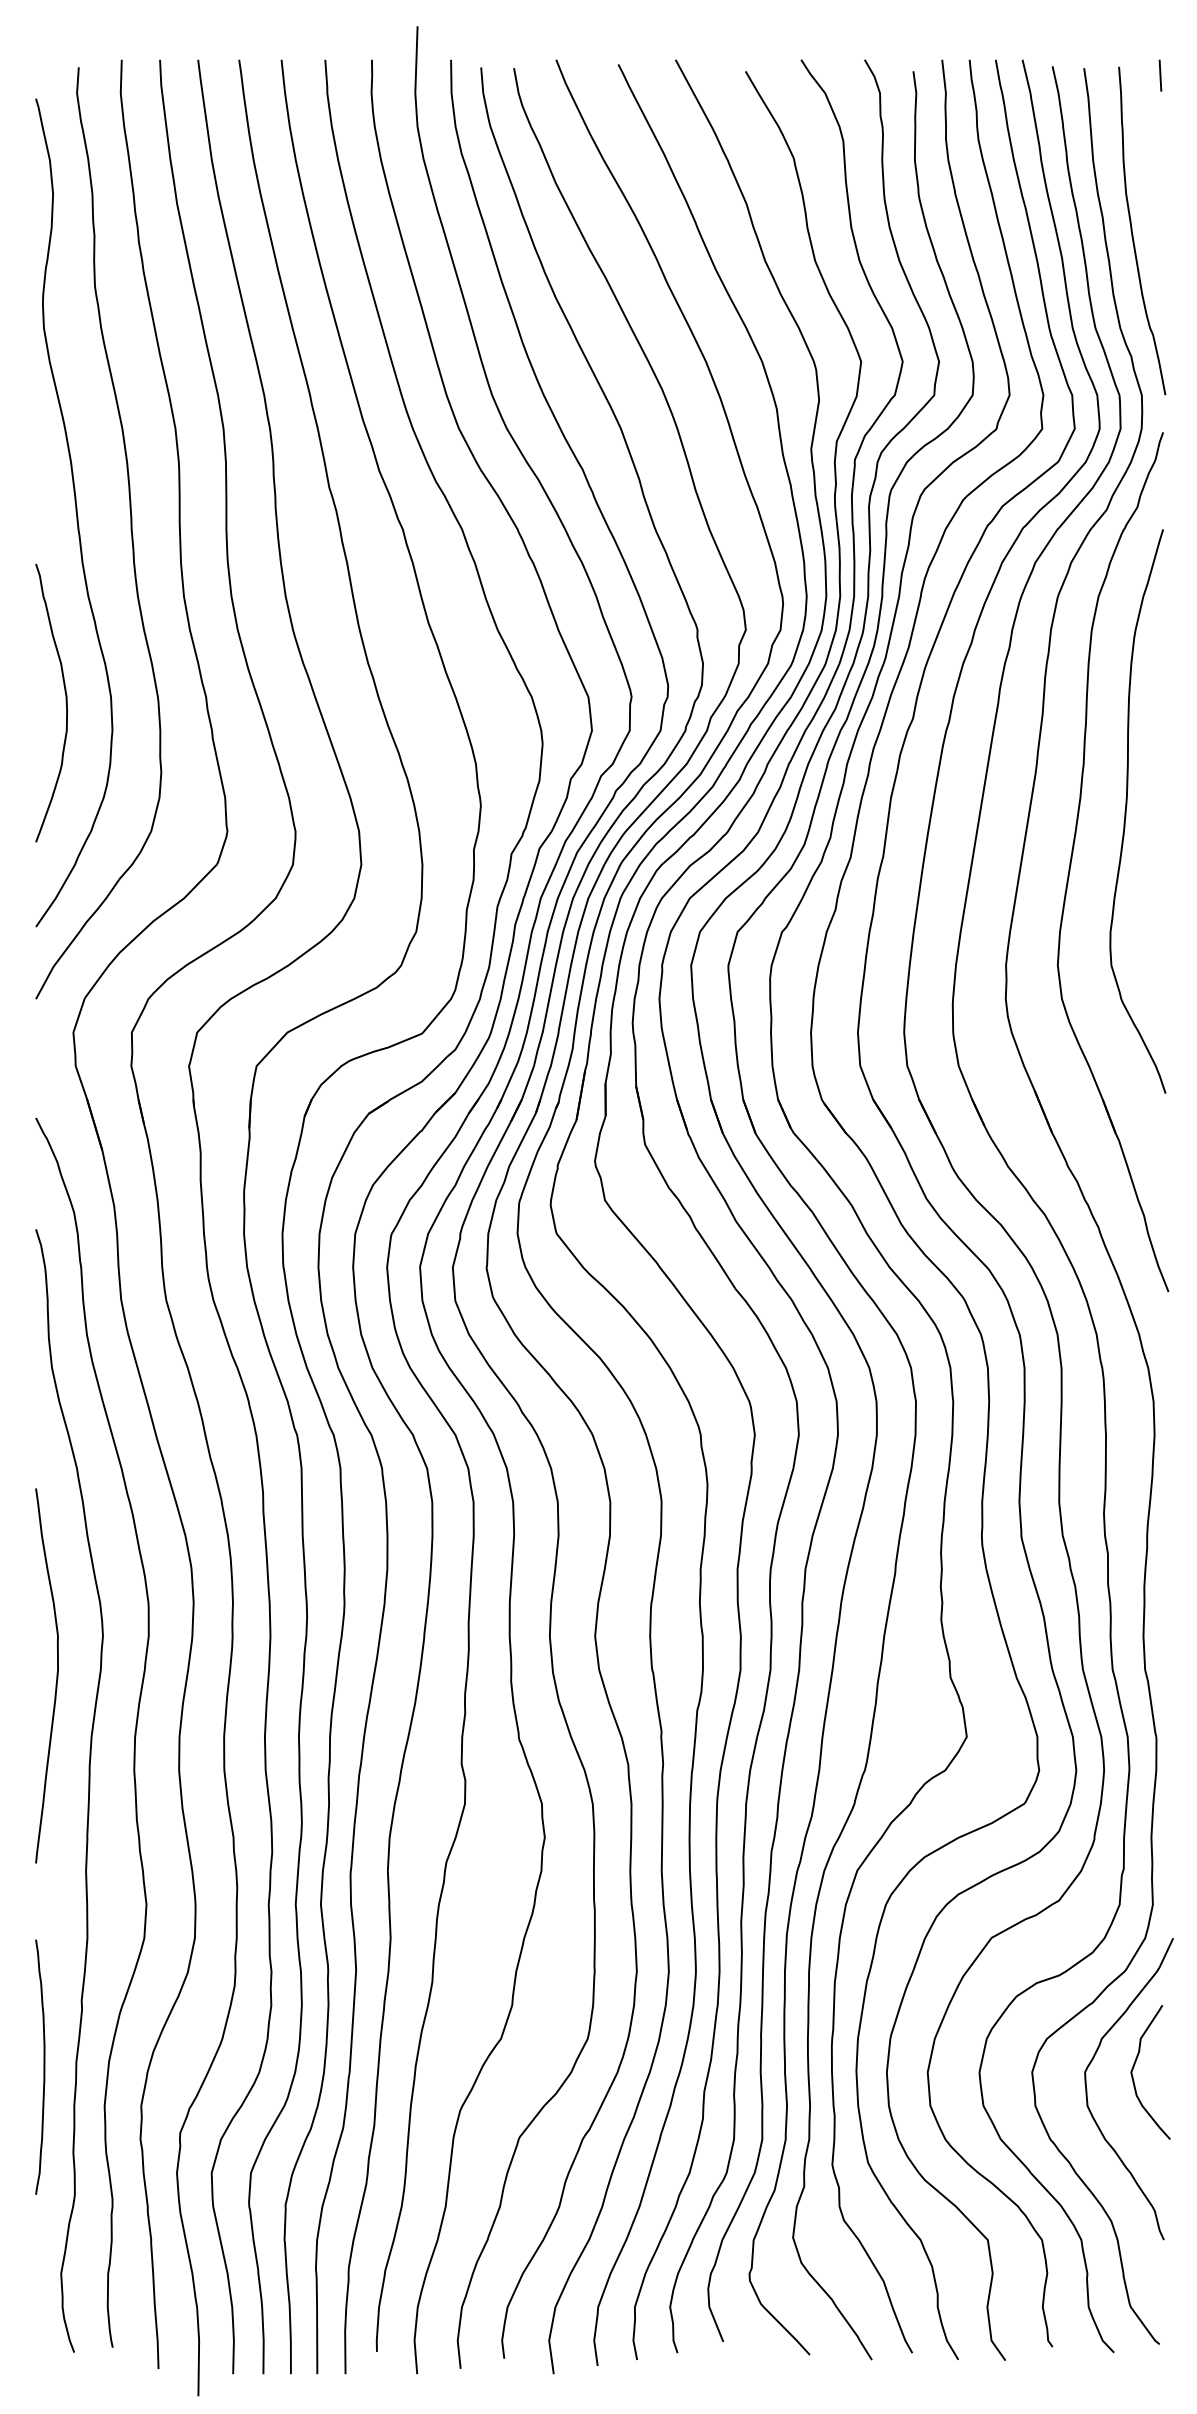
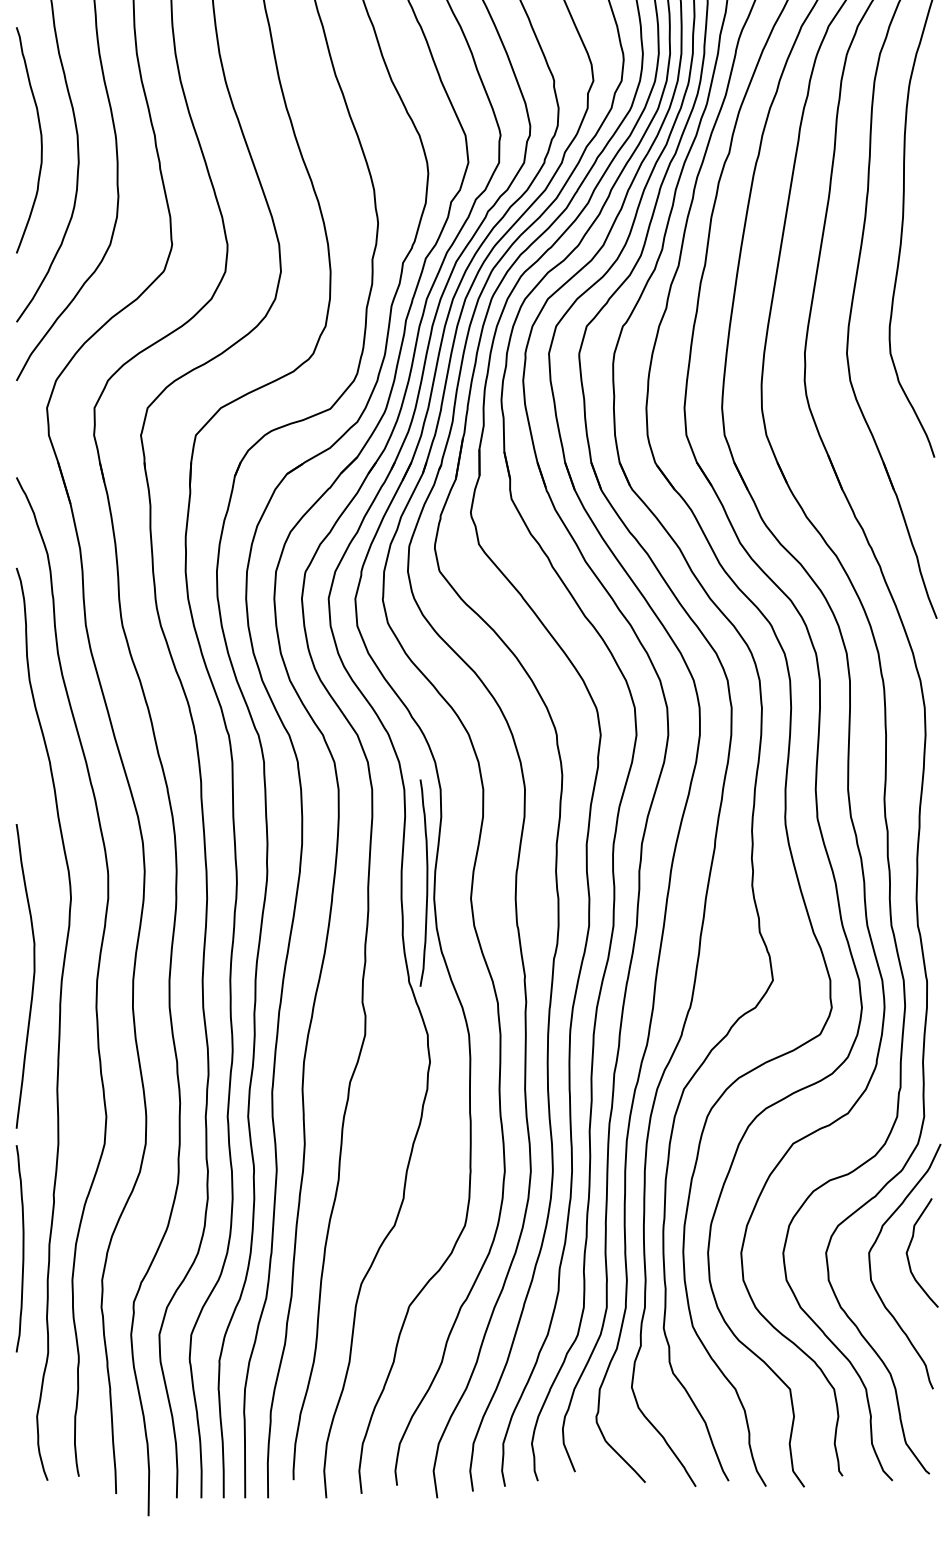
curve: (540, 1616) -> (426, 882), added
curve: (56, 1675) -> (33, 976), moved

